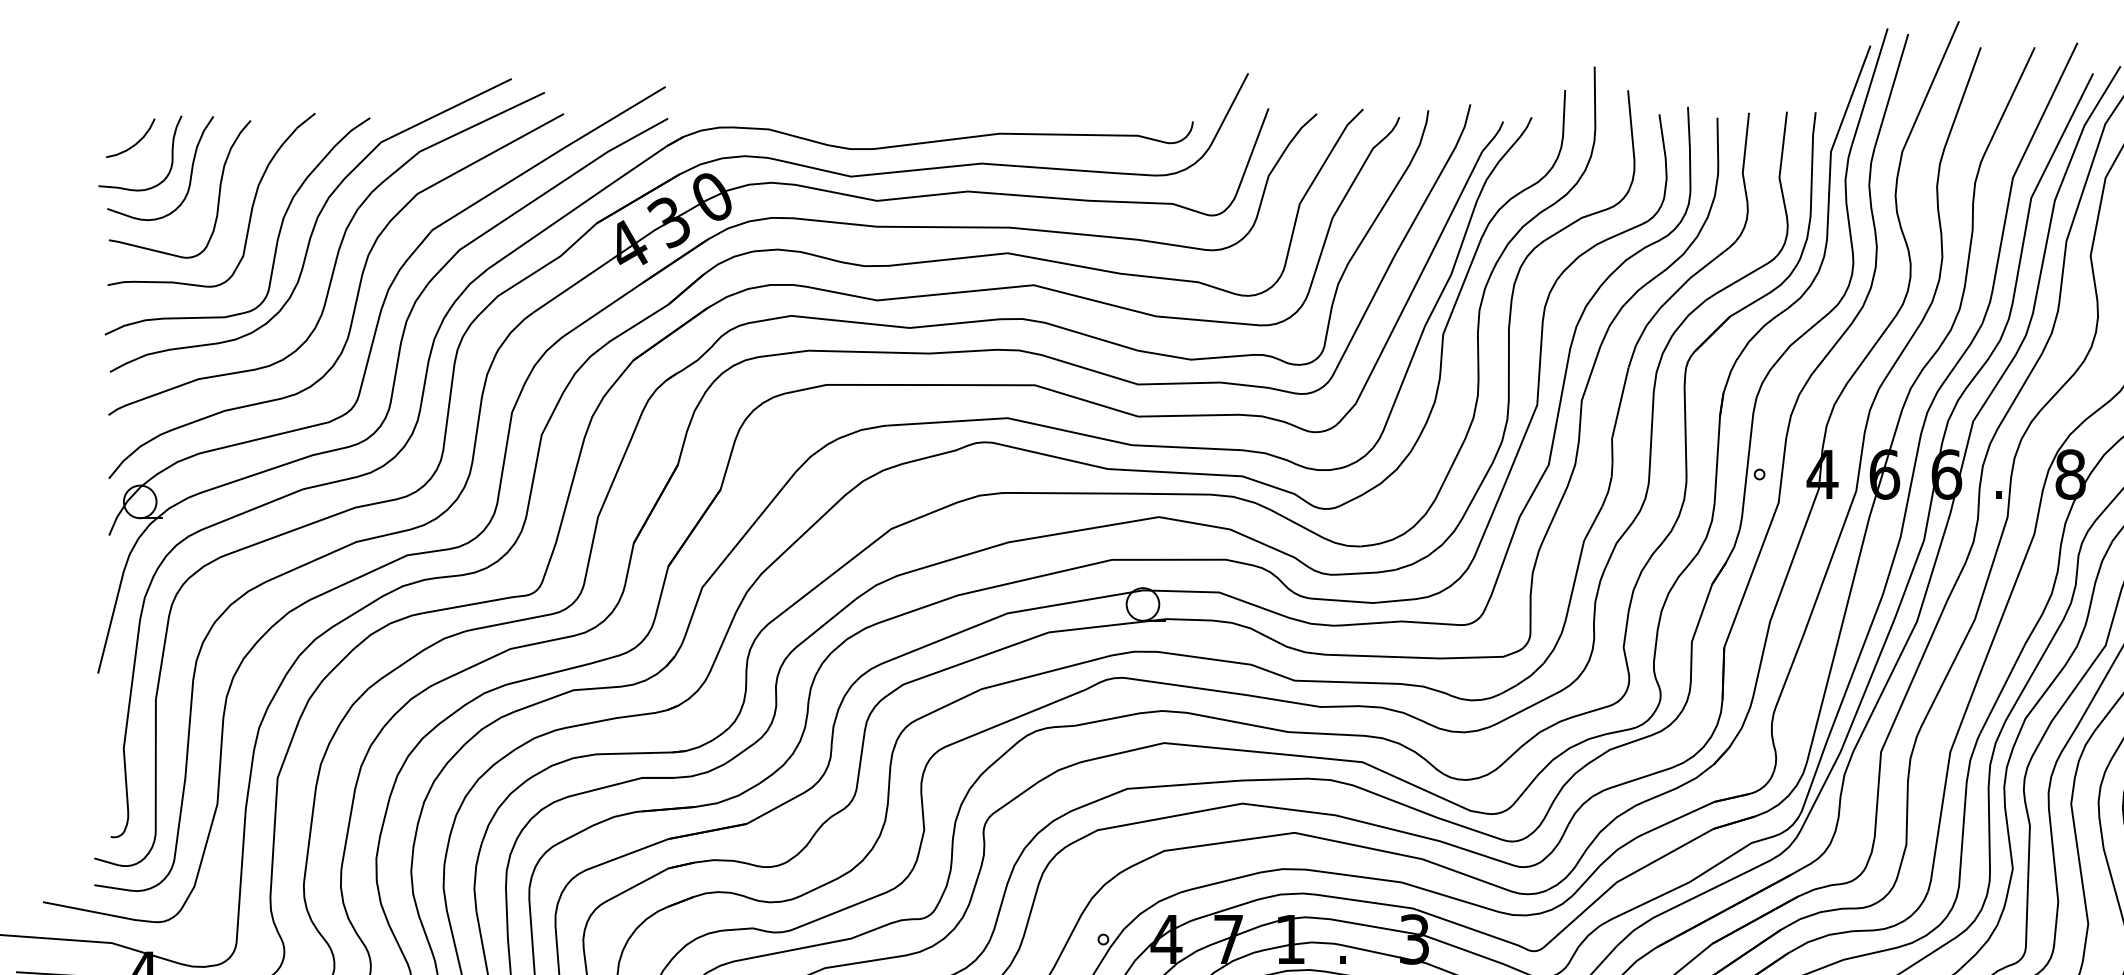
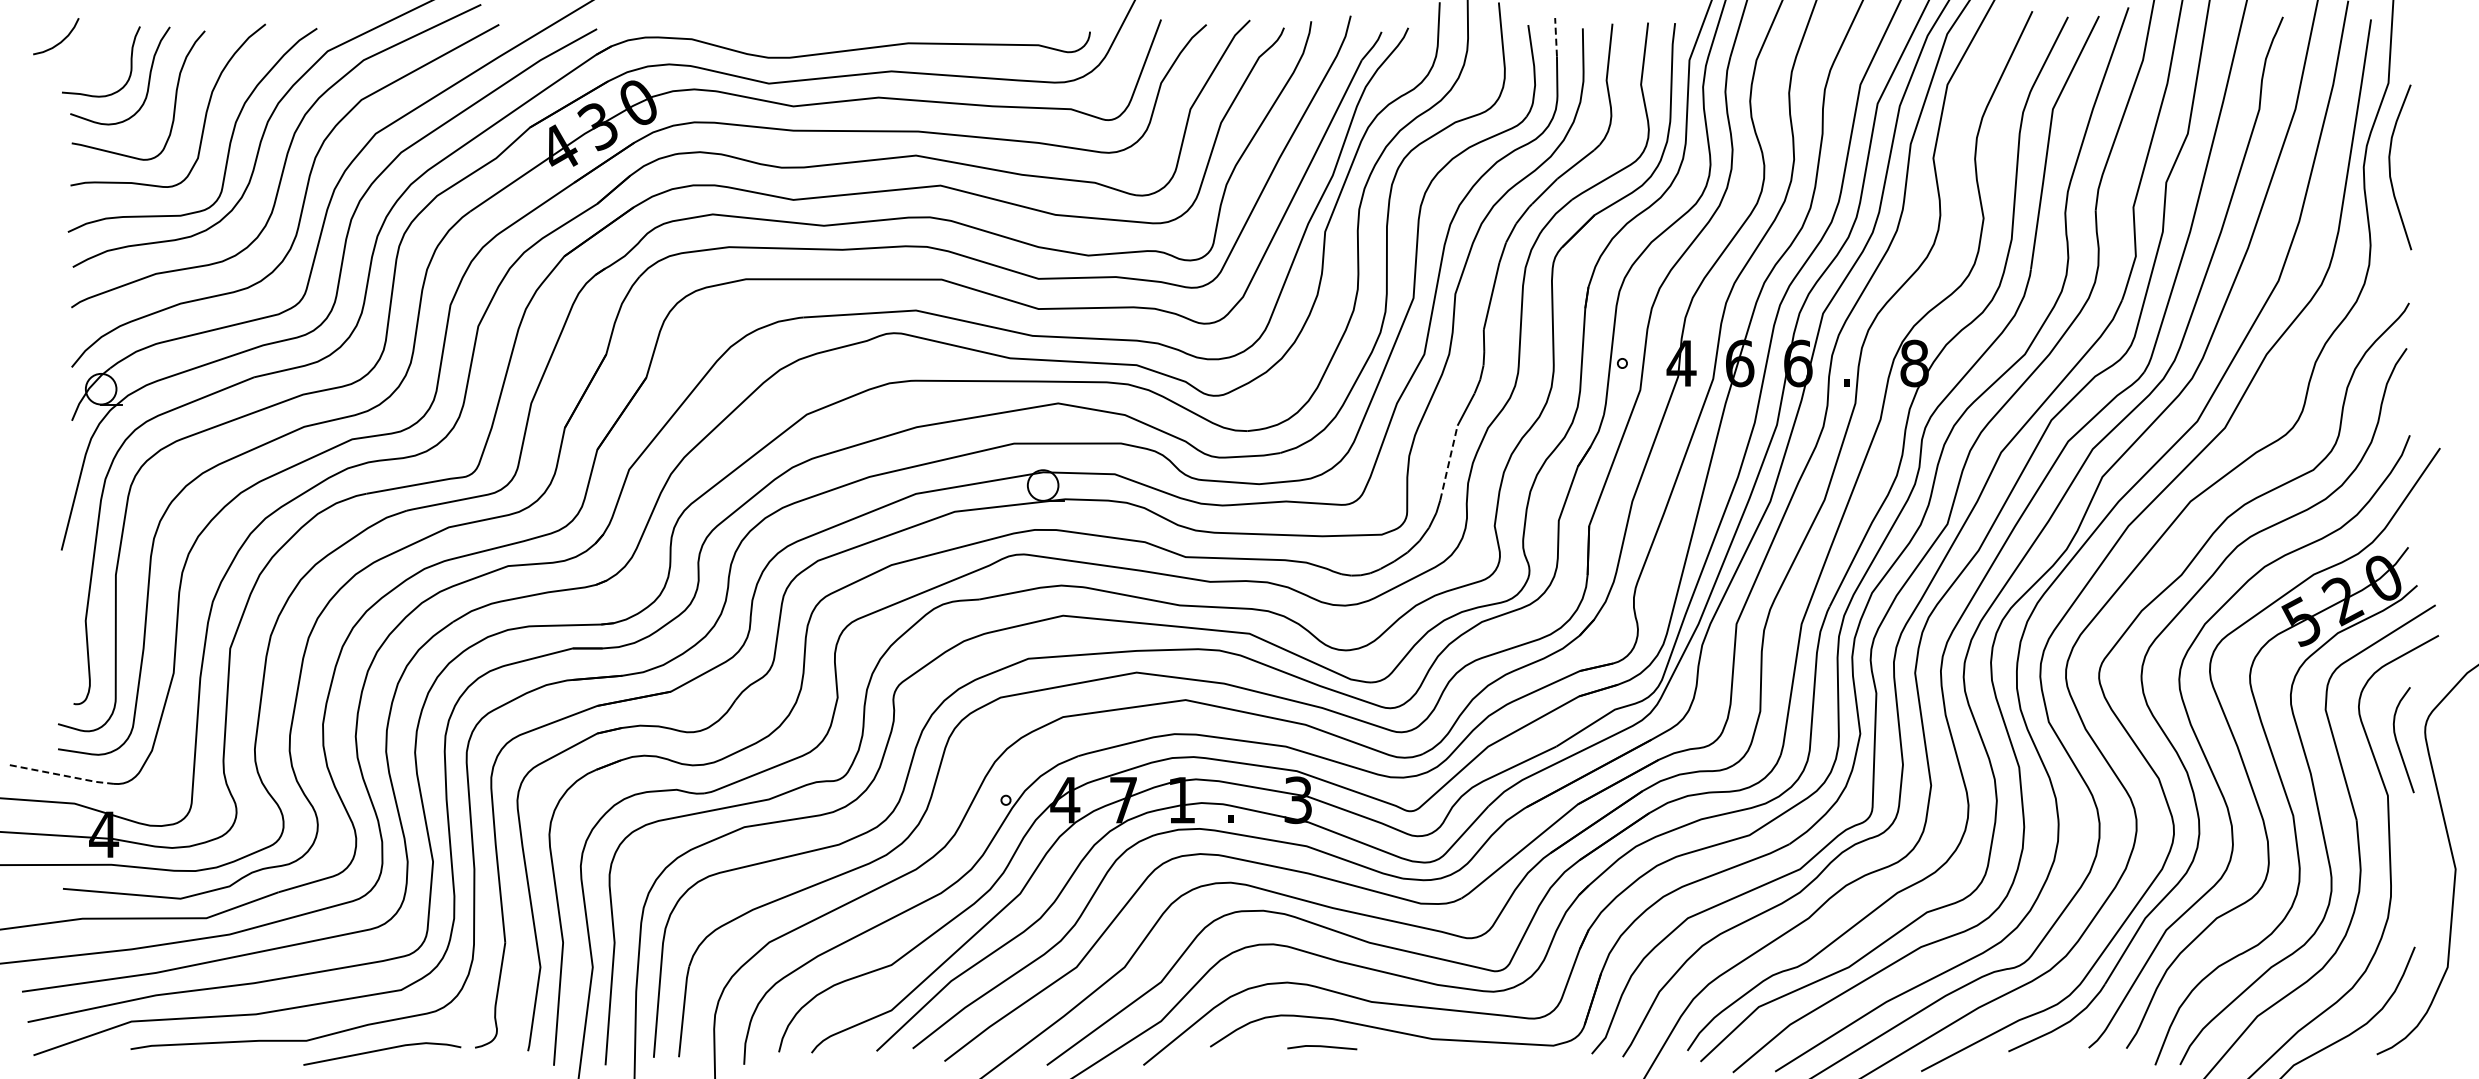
line: (1689, 126) -> (1556, 36), solid -> dashed
curve: (133, 144) -> (58, 42), moved
line: (1575, 579) -> (1449, 462), solid -> dashed
line: (99, 913) -> (62, 775), solid -> dashed

